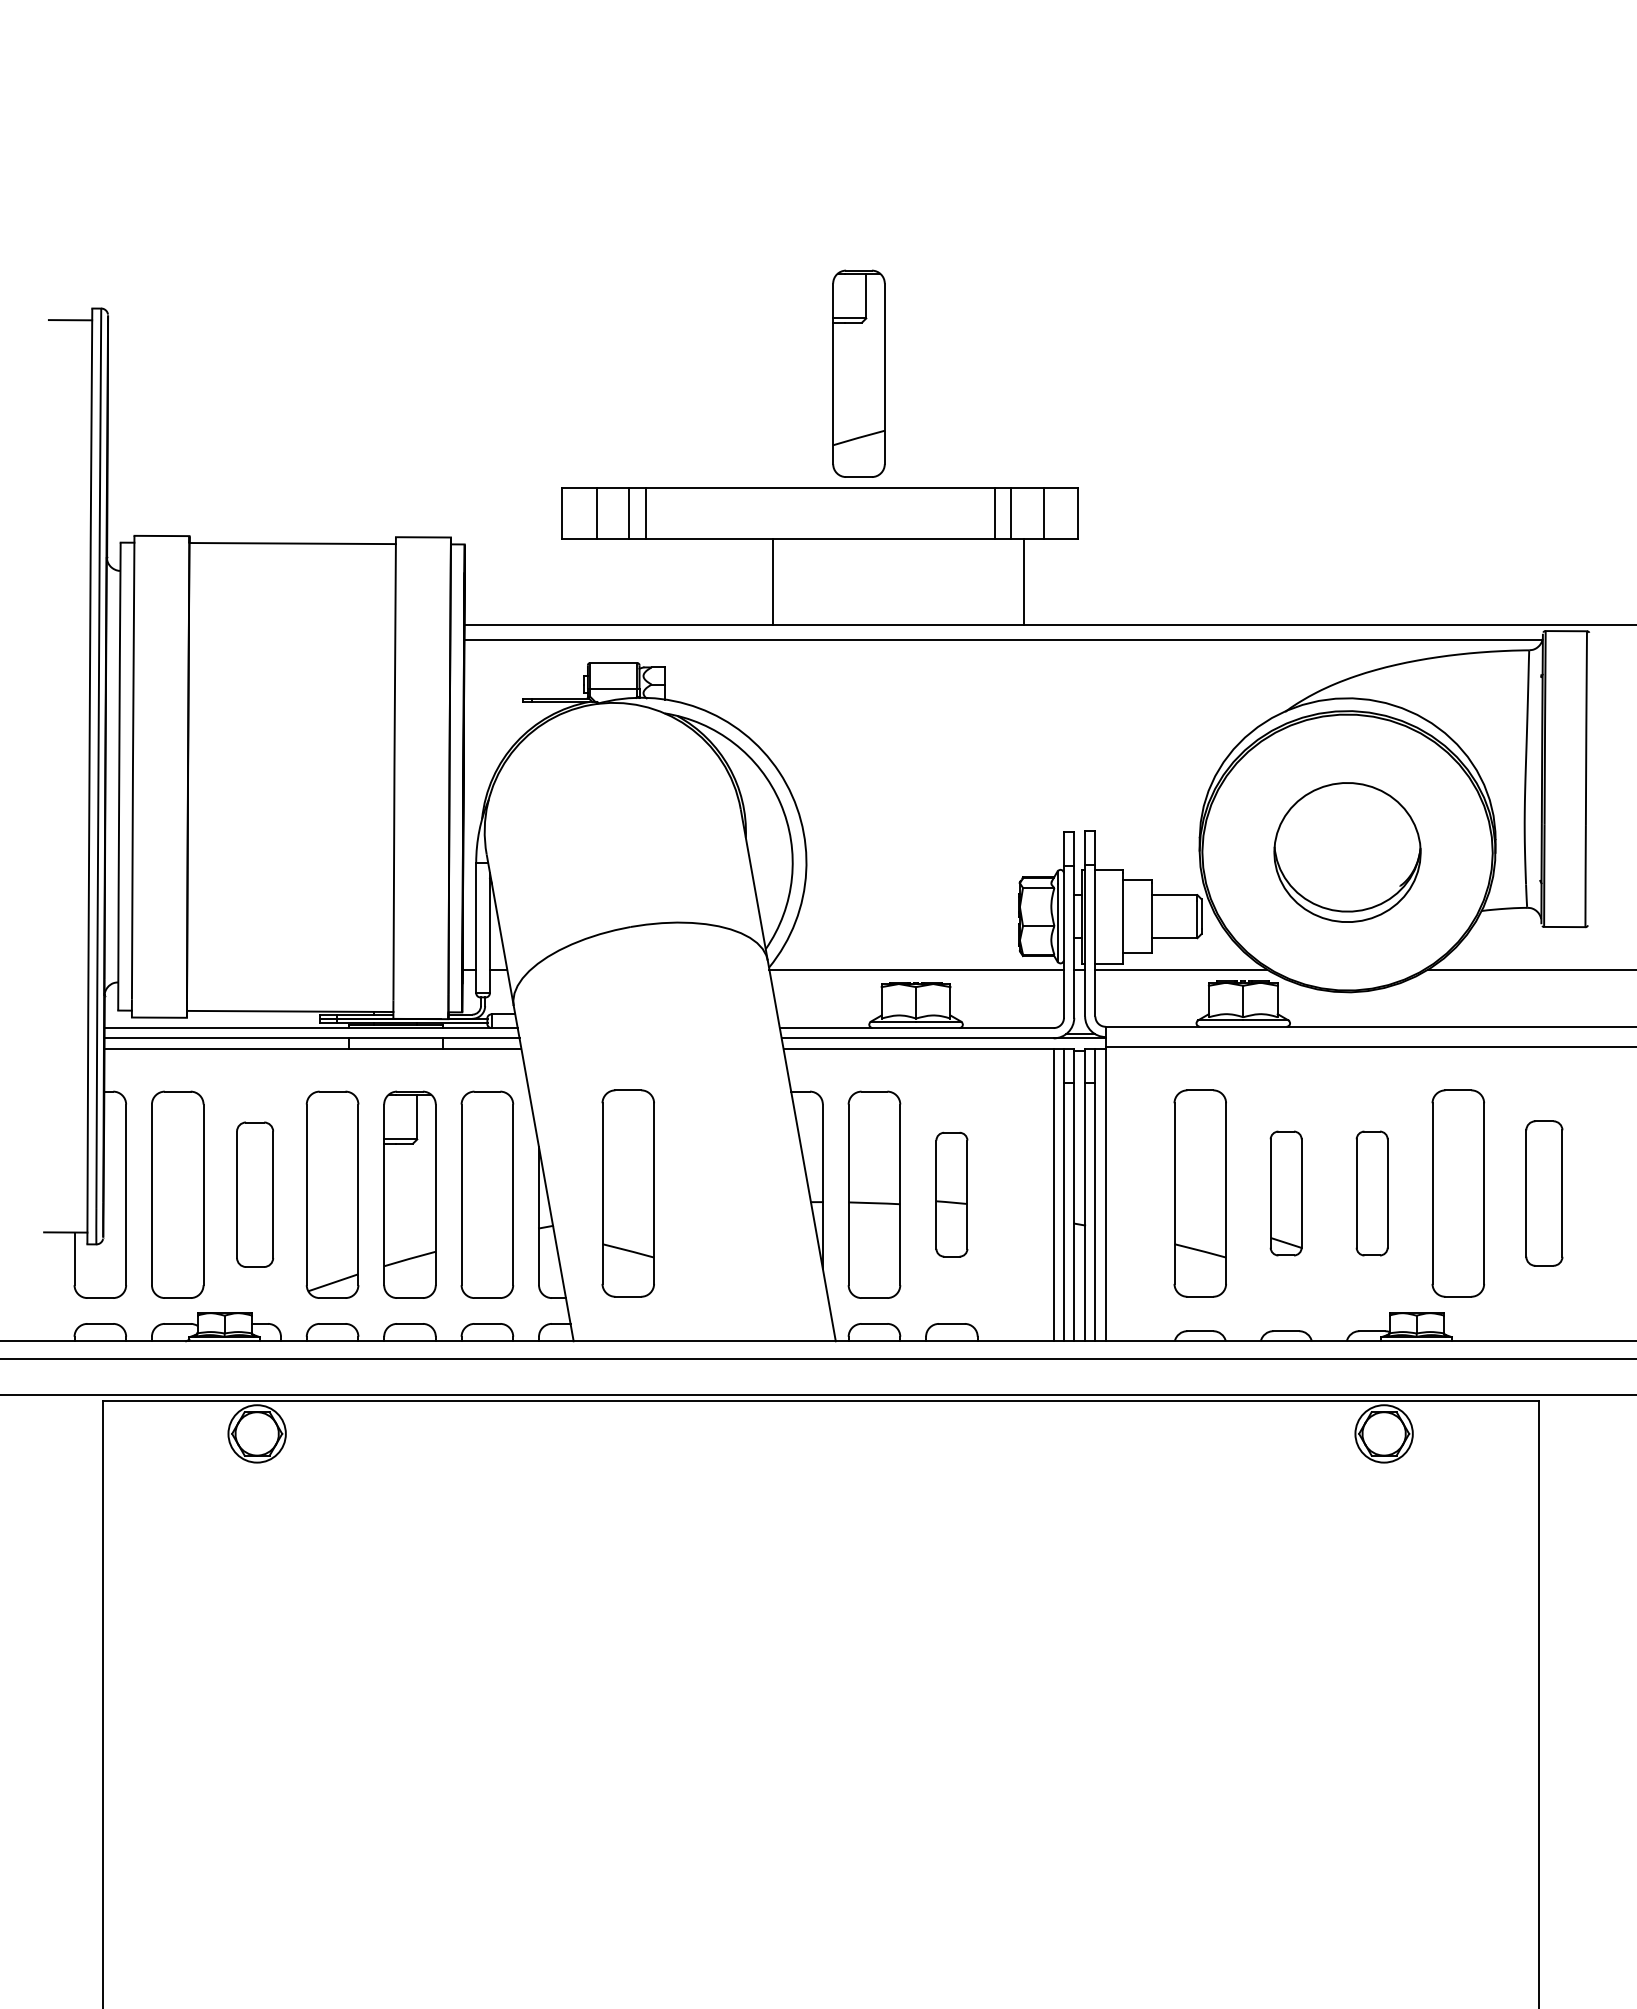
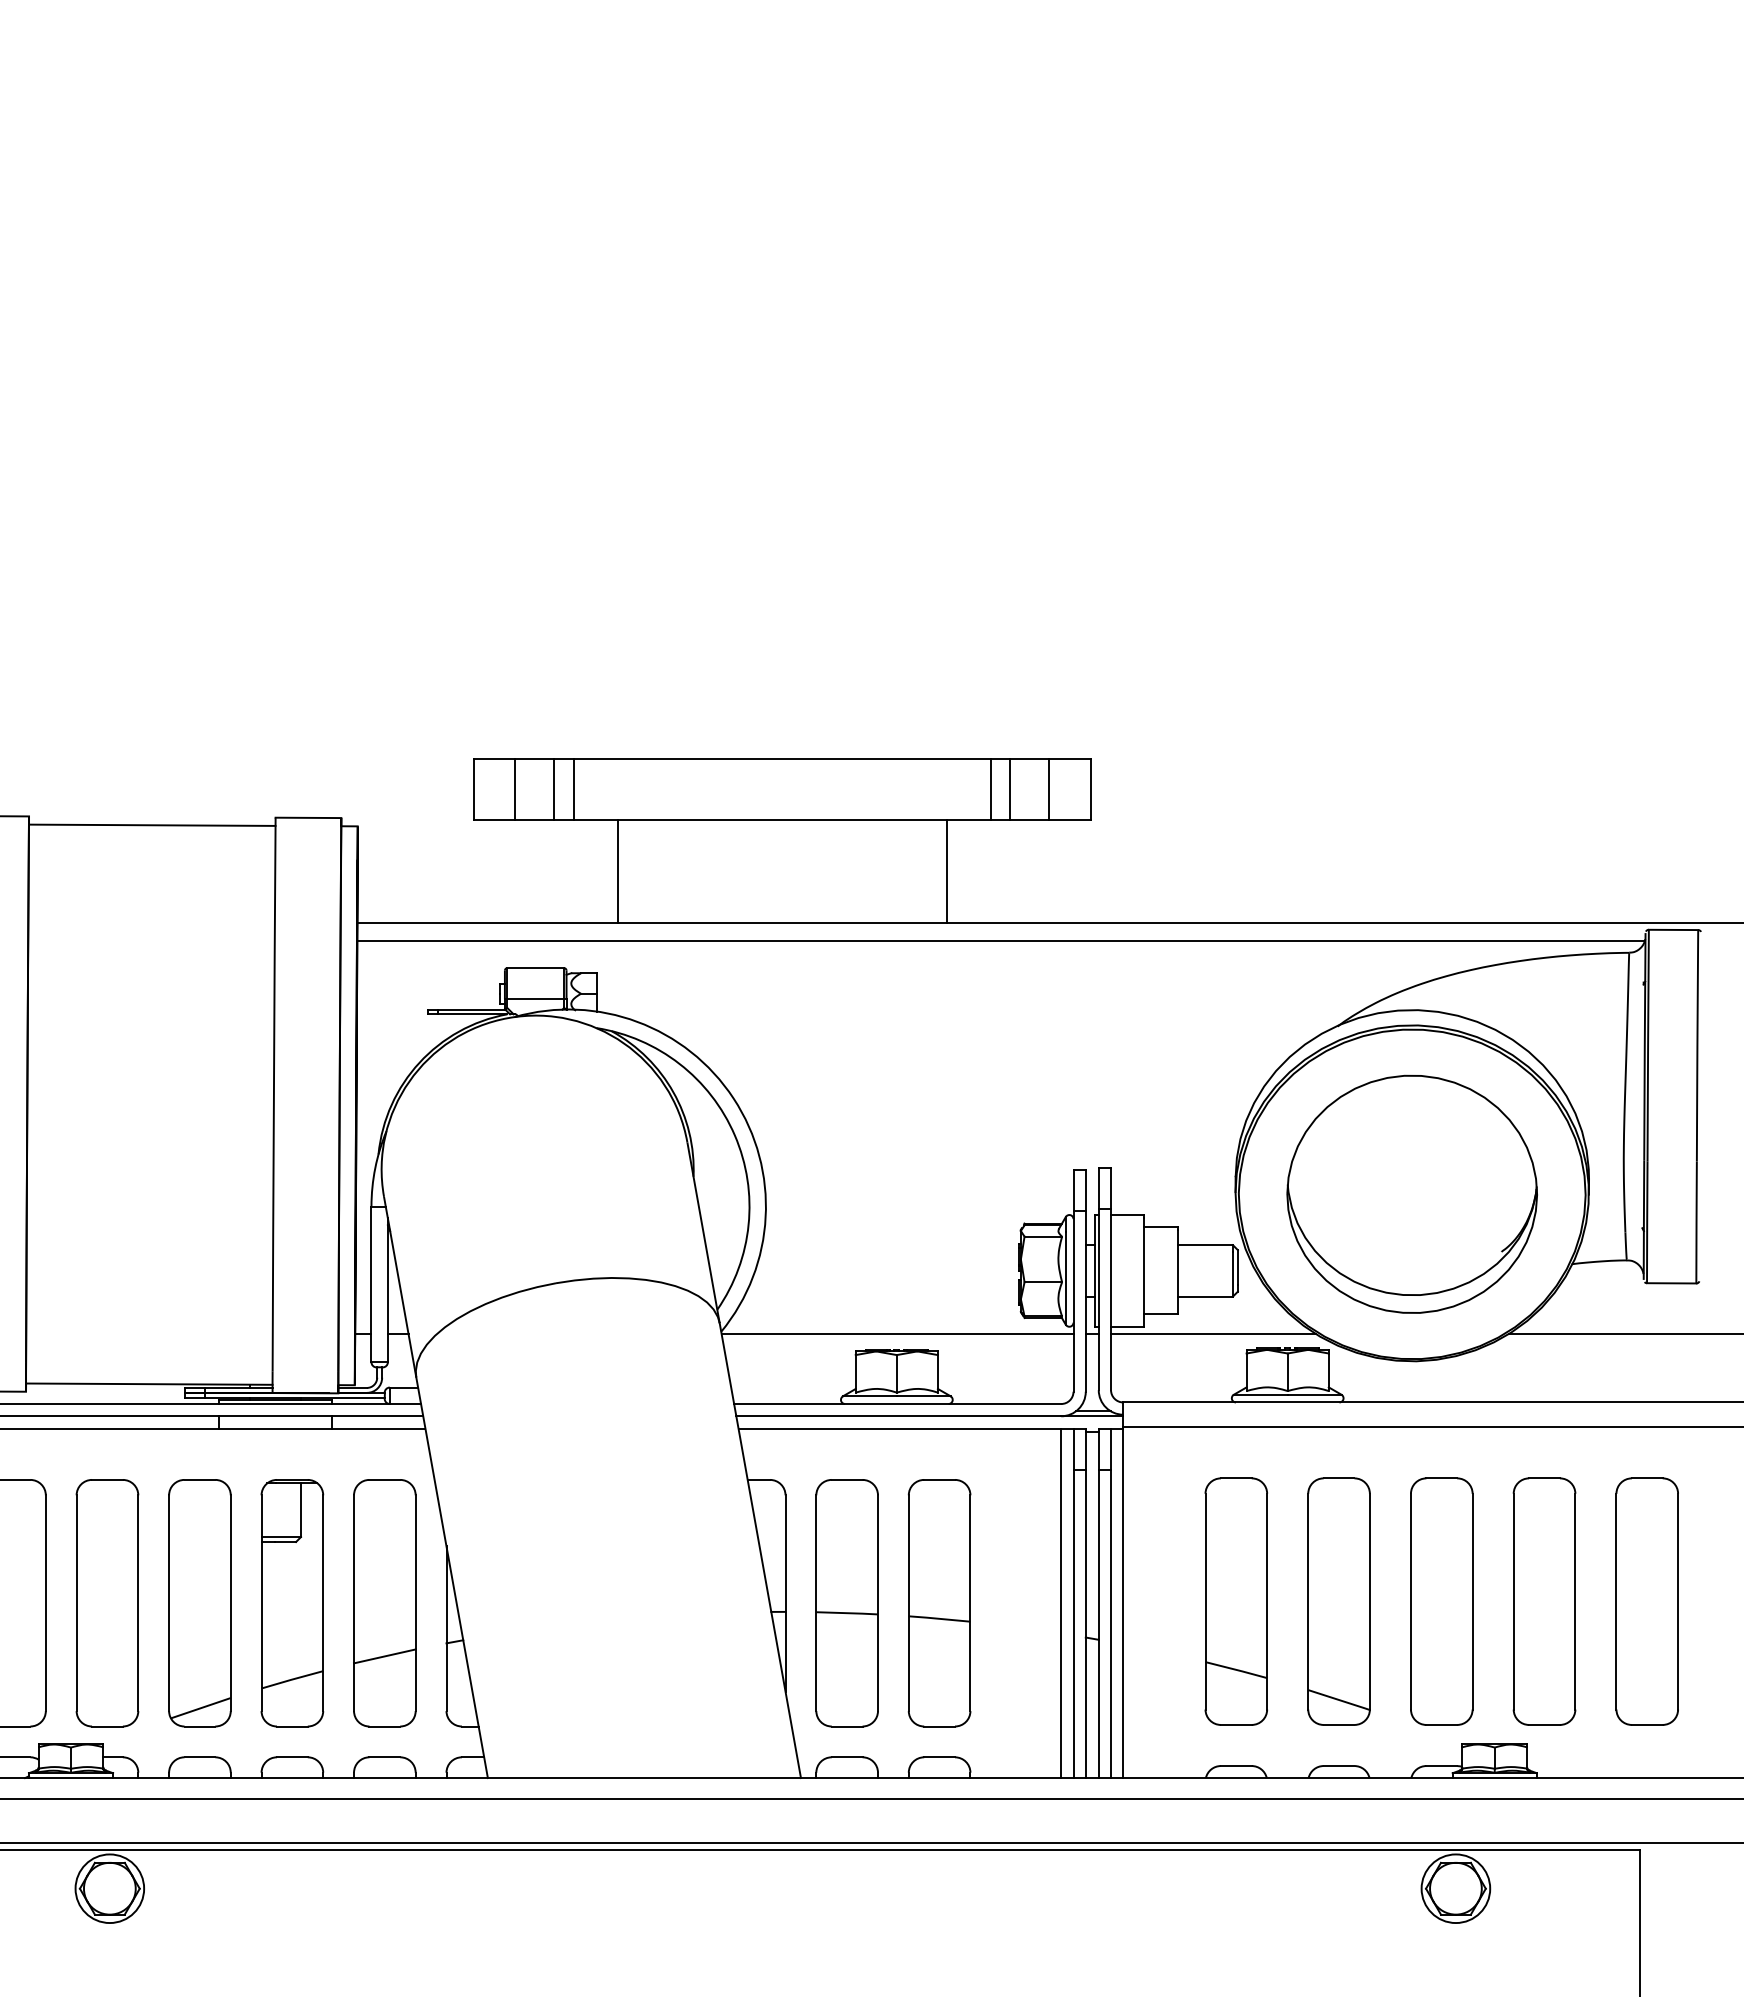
part: (858, 373) -> (828, 622), removed
line: (772, 582) -> (617, 871), moved
line: (1023, 582) -> (946, 871), moved
part: (1347, 852) -> (1412, 1194), size x1.43
part: (627, 1193) -> (552, 1601), removed
part: (1285, 1193) -> (1338, 1601), size x1.67
part: (1371, 1193) -> (1440, 1601), size x1.67
part: (1544, 1193) -> (1647, 1601), size x1.43
part: (254, 1194) -> (106, 1602), size x1.43
part: (951, 1194) -> (939, 1602), size x1.67
line: (487, 1239) -> (384, 1656), added

